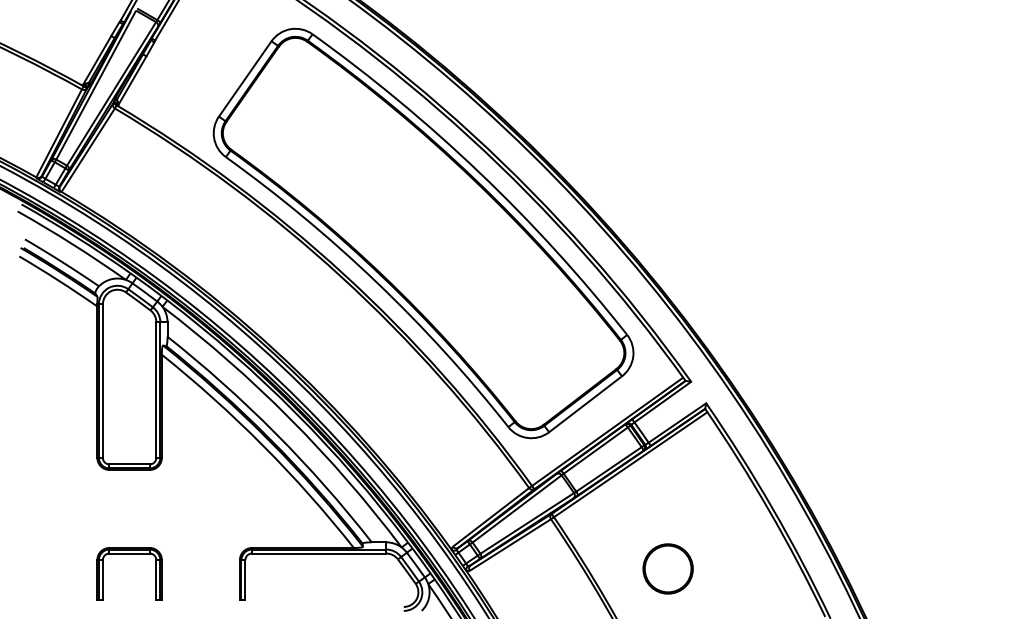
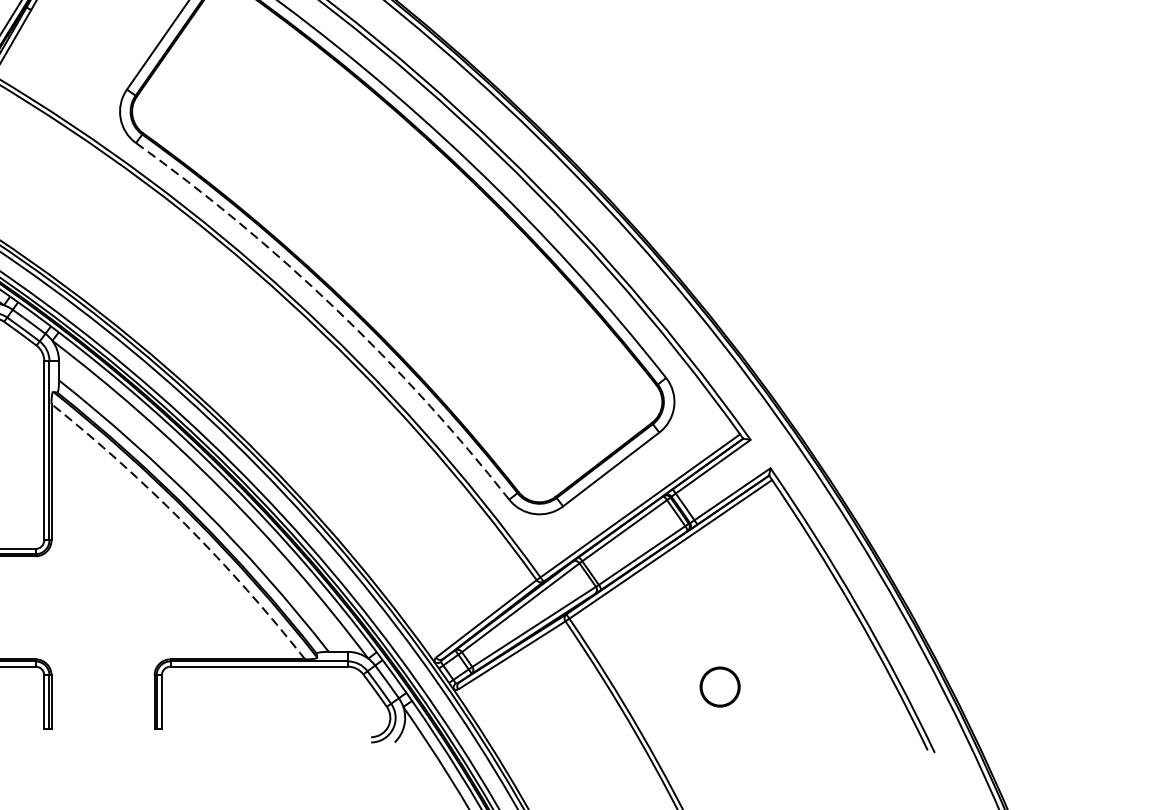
arc: (376, 282) -> (335, 308), solid -> dashed
arc: (263, 445) -> (185, 523), solid -> dashed
circle: (667, 568) -> (719, 686), size x0.6

